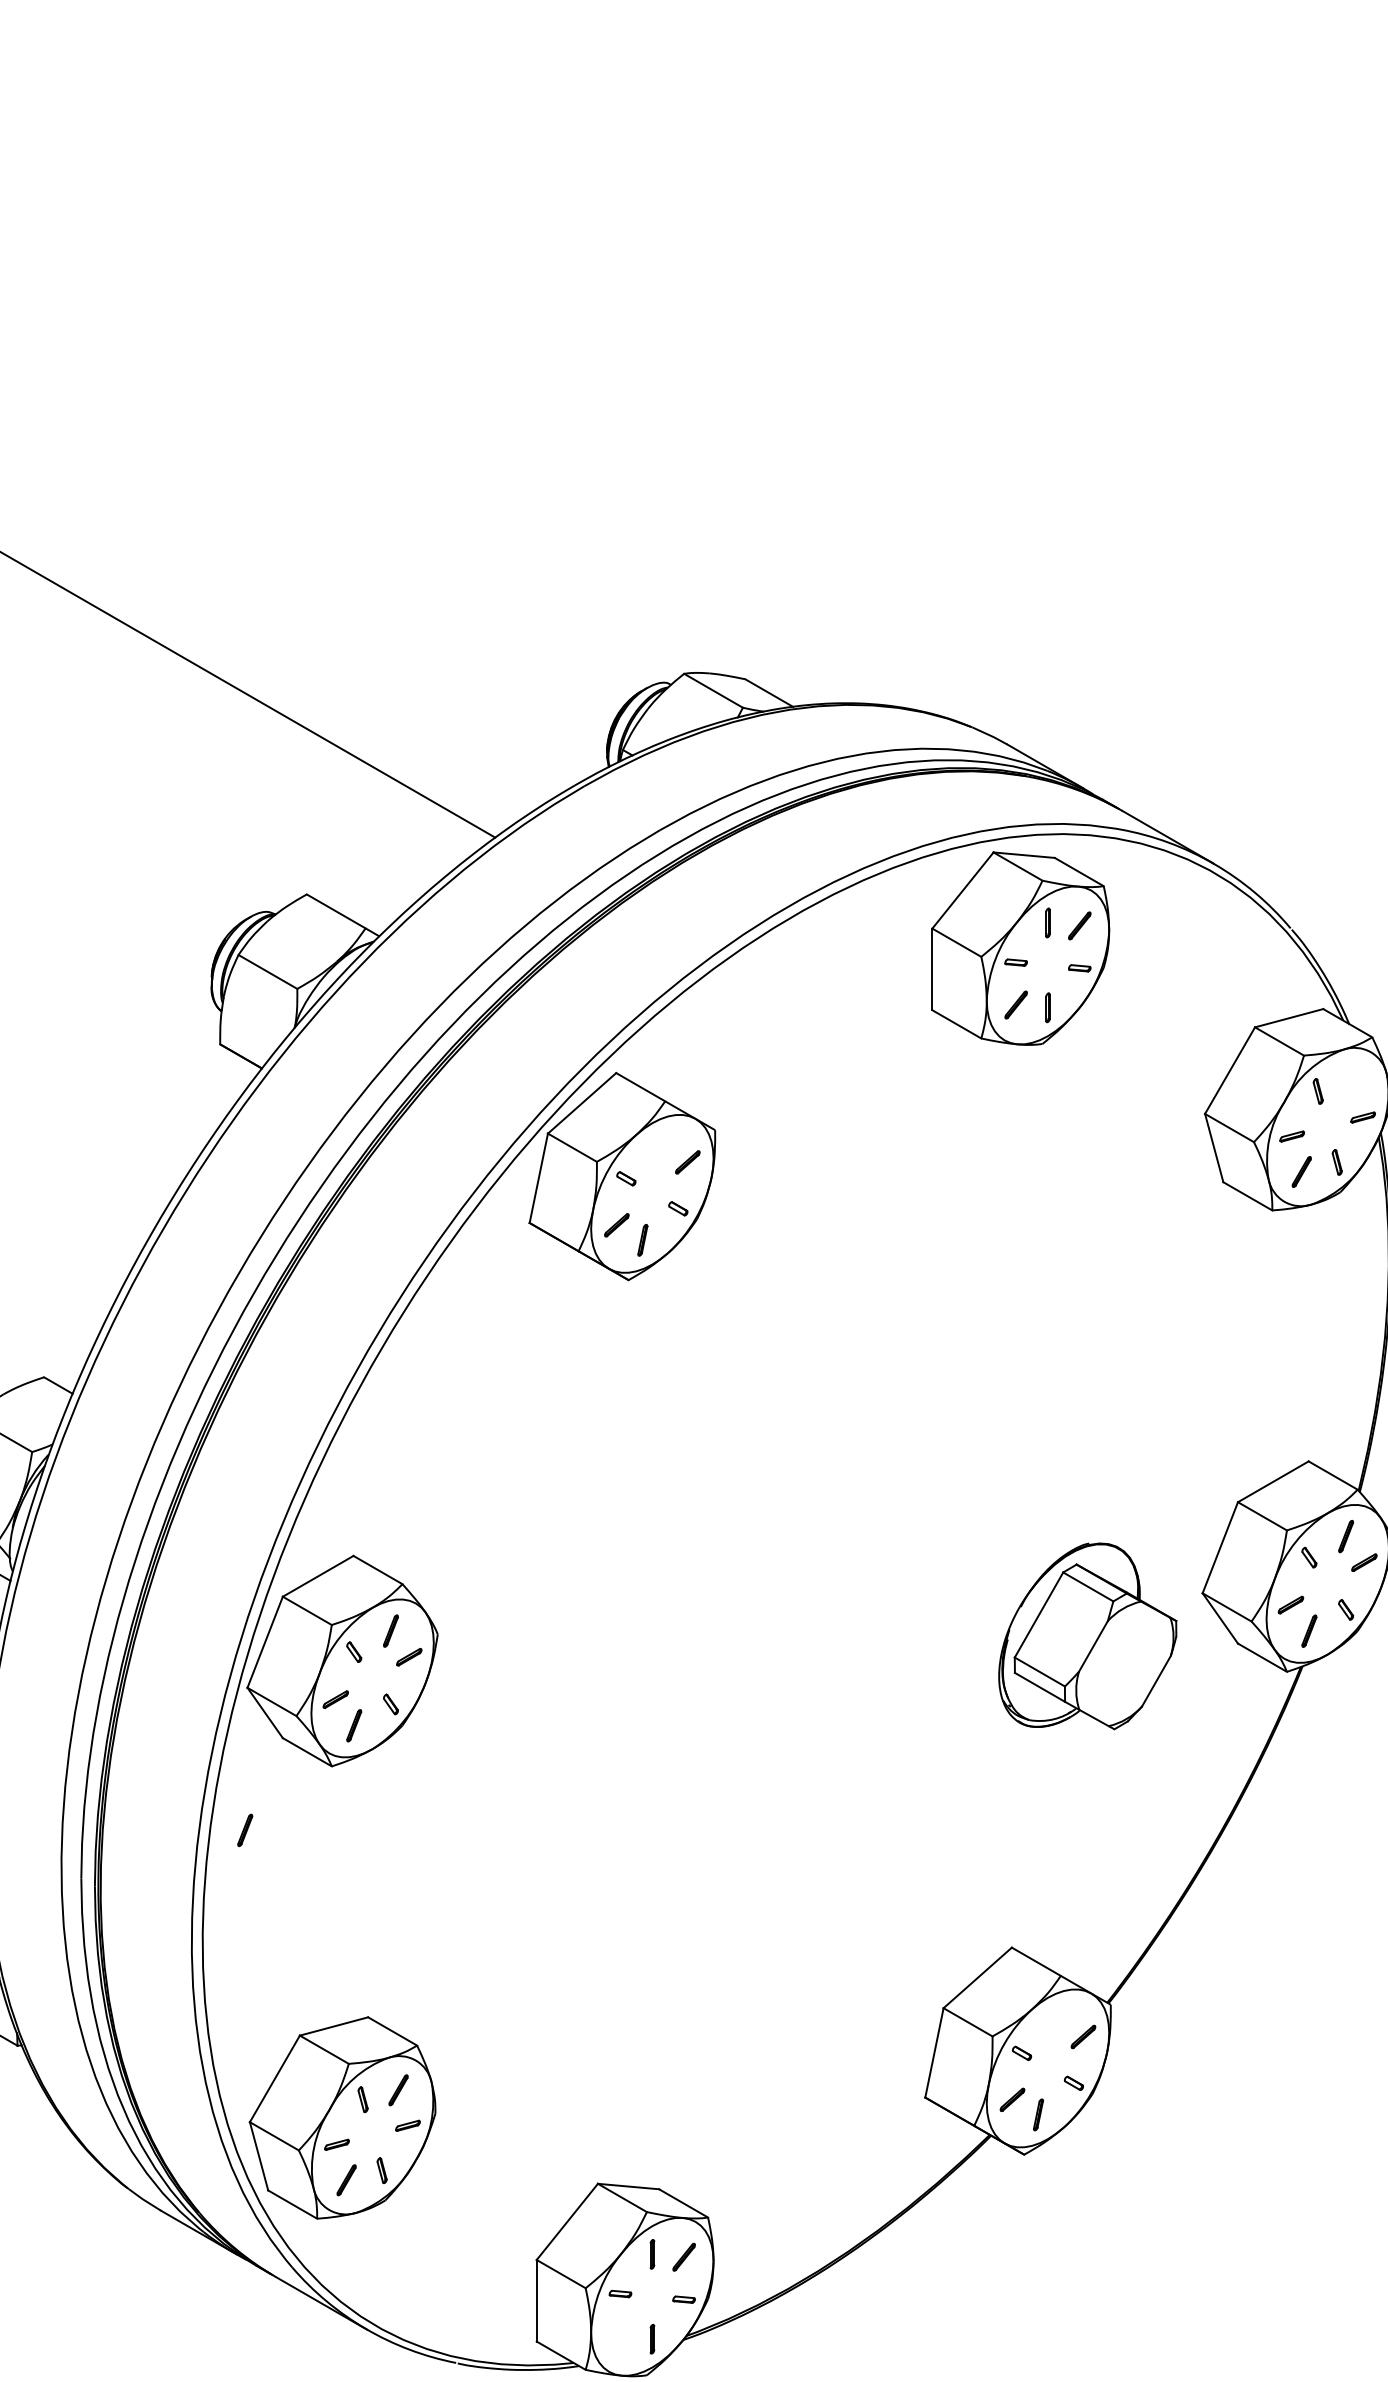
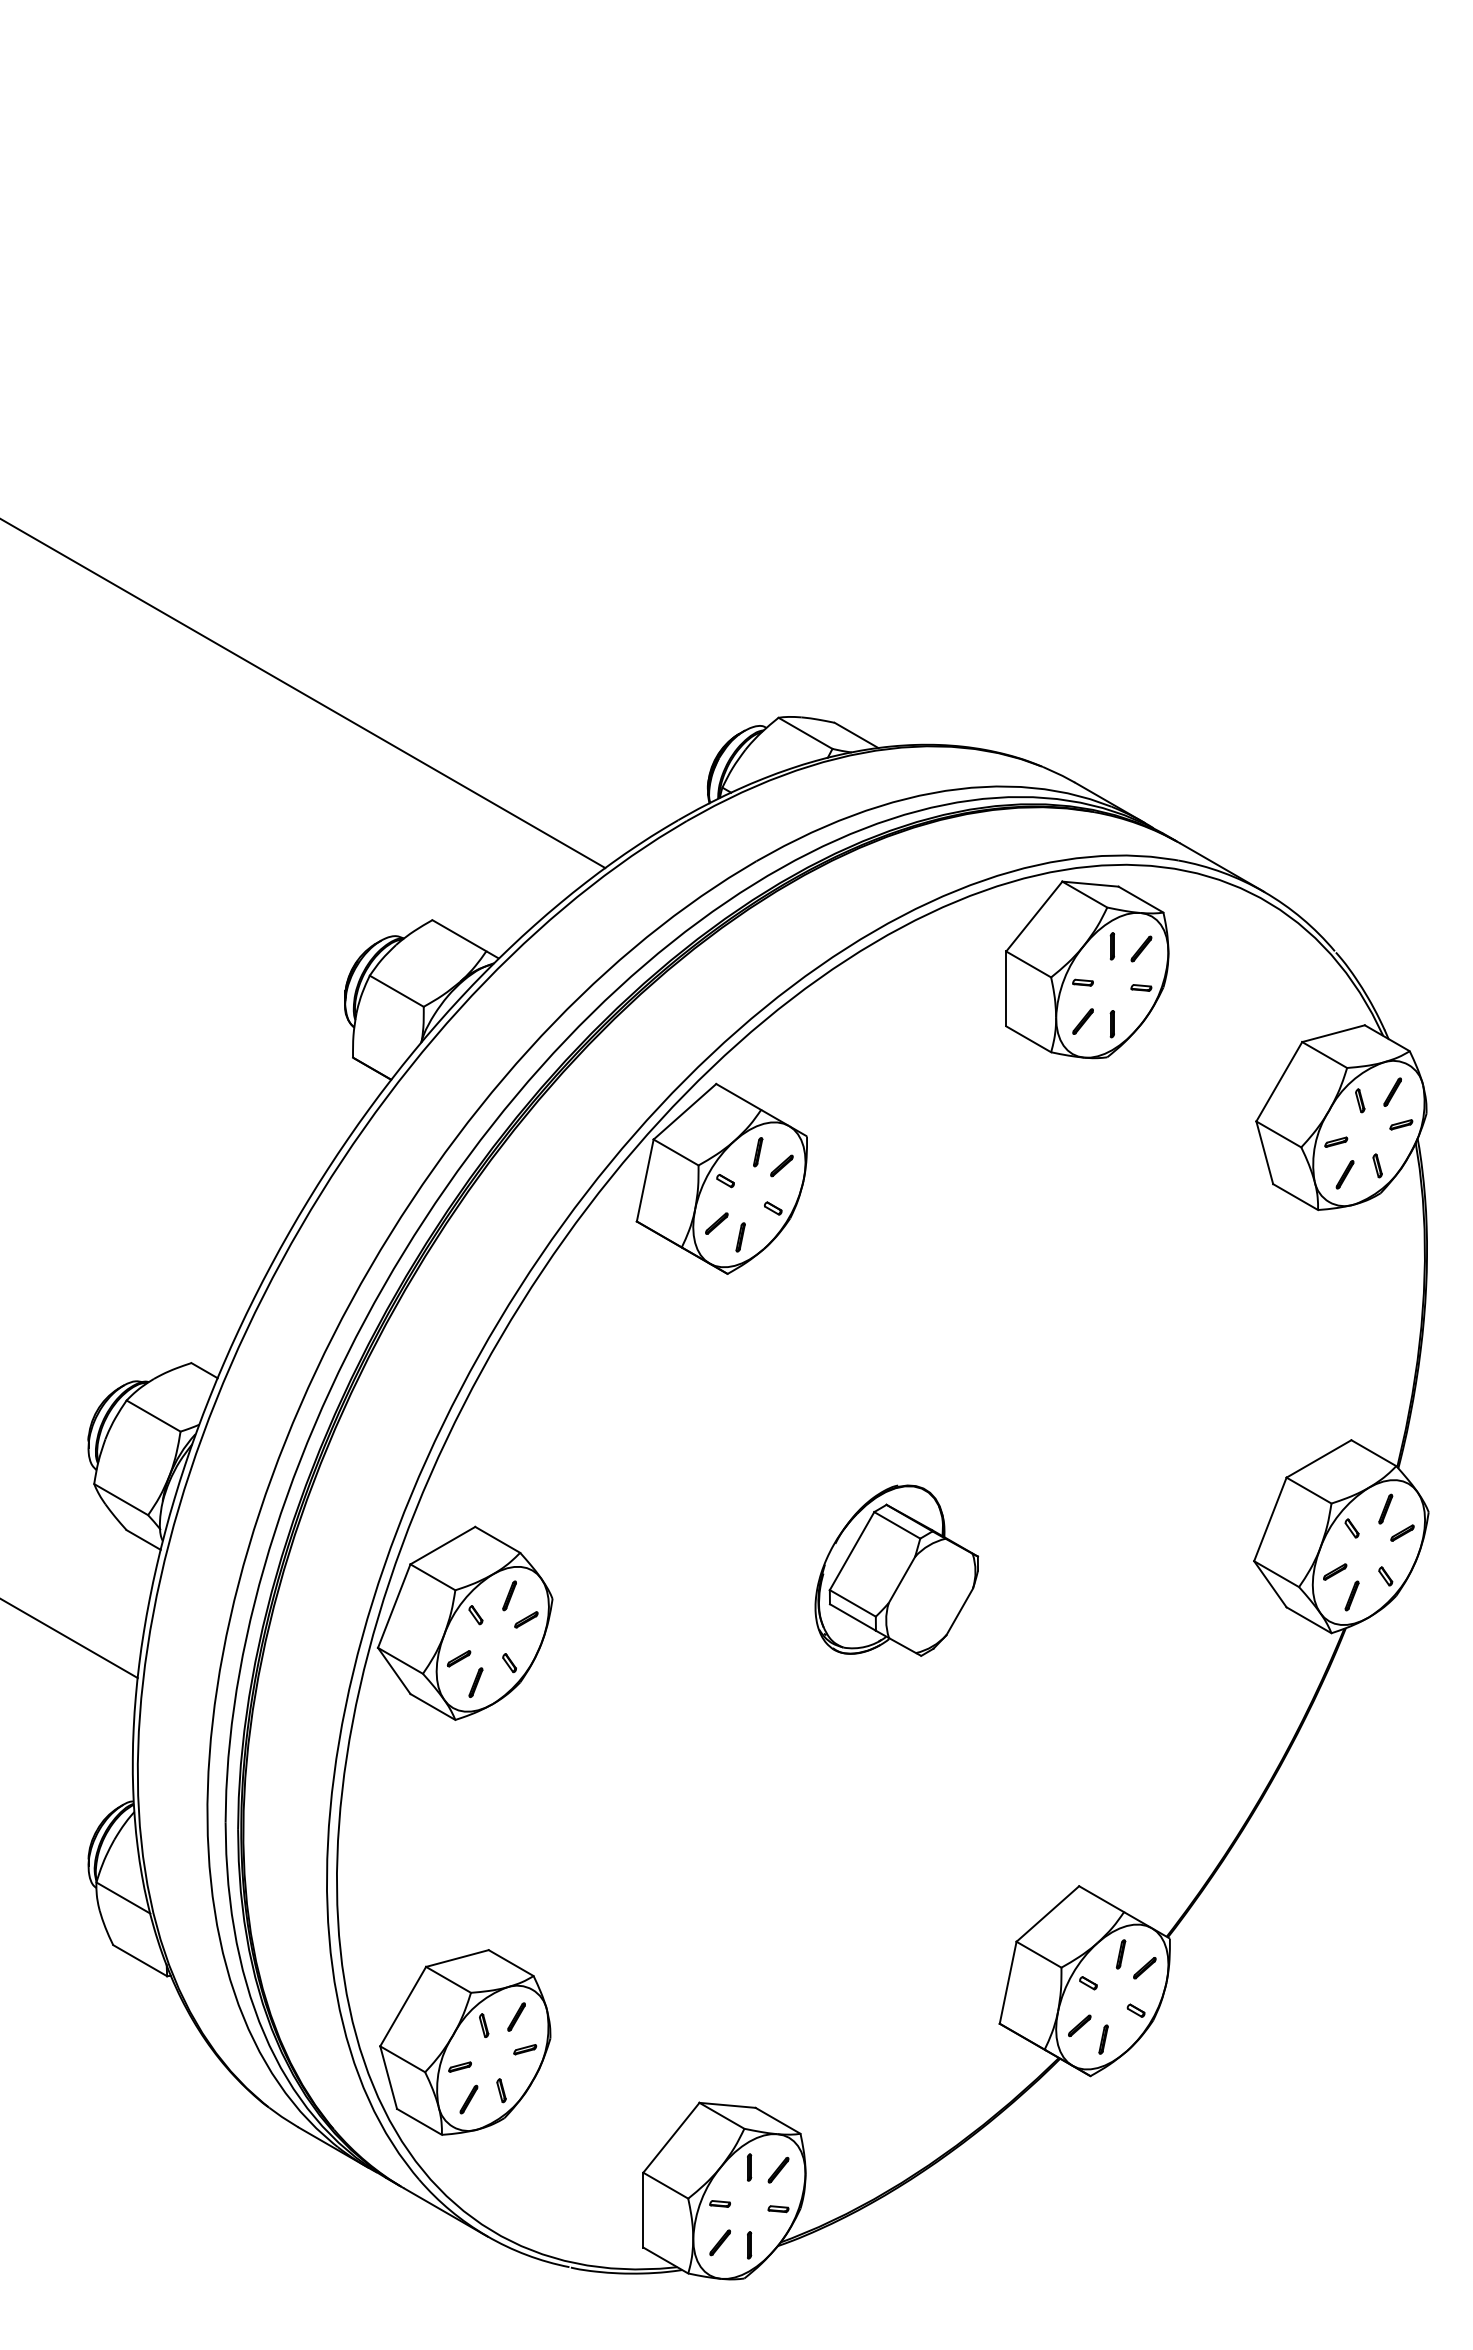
part: (1353, 1081) -> (1392, 1091), added
part: (662, 1147) -> (758, 1152), added
part: (1087, 1636) -> (896, 1570), moved
part: (244, 1830) -> (375, 1778), removed
part: (1056, 2022) -> (1120, 1954), added
part: (619, 2336) -> (719, 2242), added

